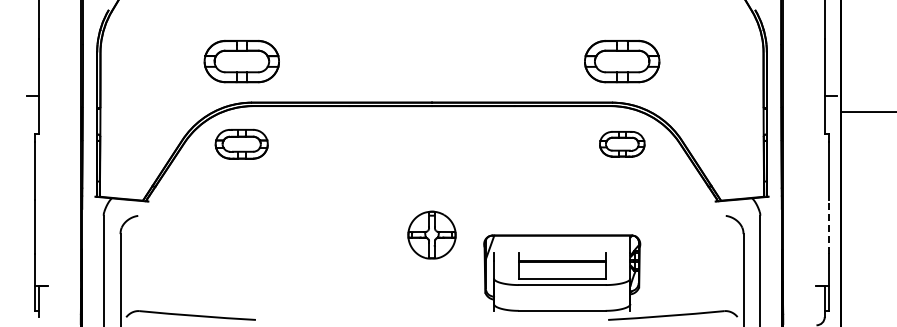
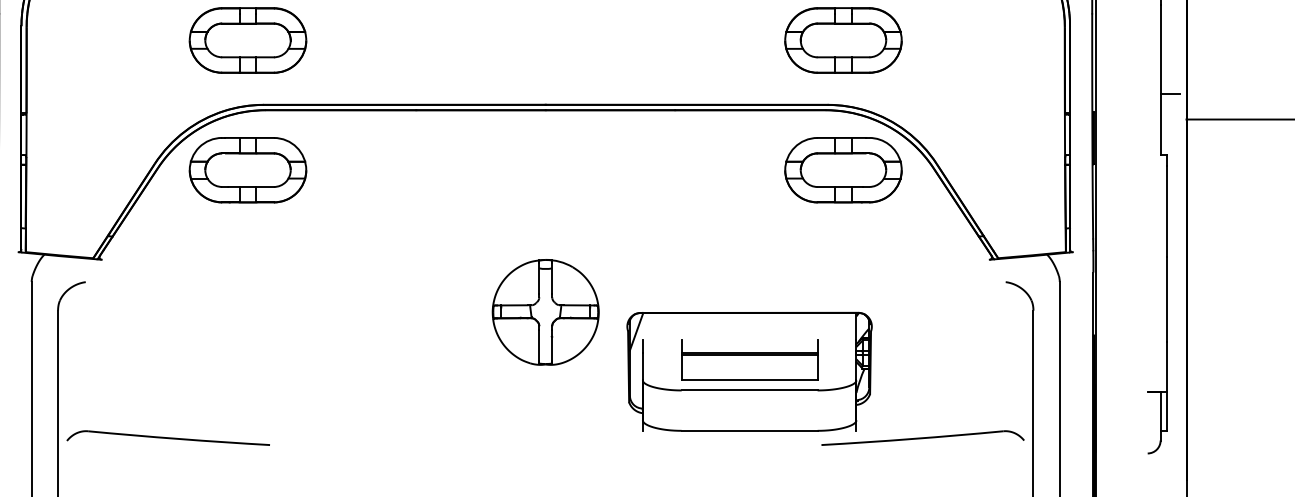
part: (241, 143) -> (247, 168), size x1.43
part: (622, 143) -> (843, 168), size x1.67
line: (828, 226) -> (1166, 298), dashed -> solid
part: (431, 234) -> (544, 311), size x1.43

